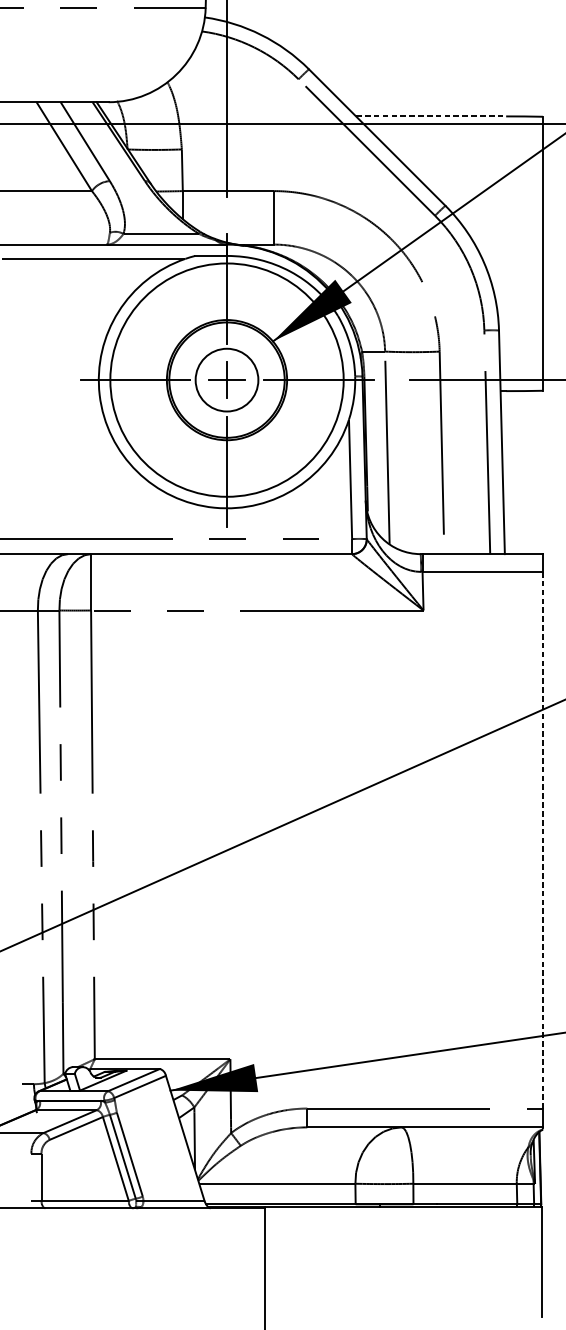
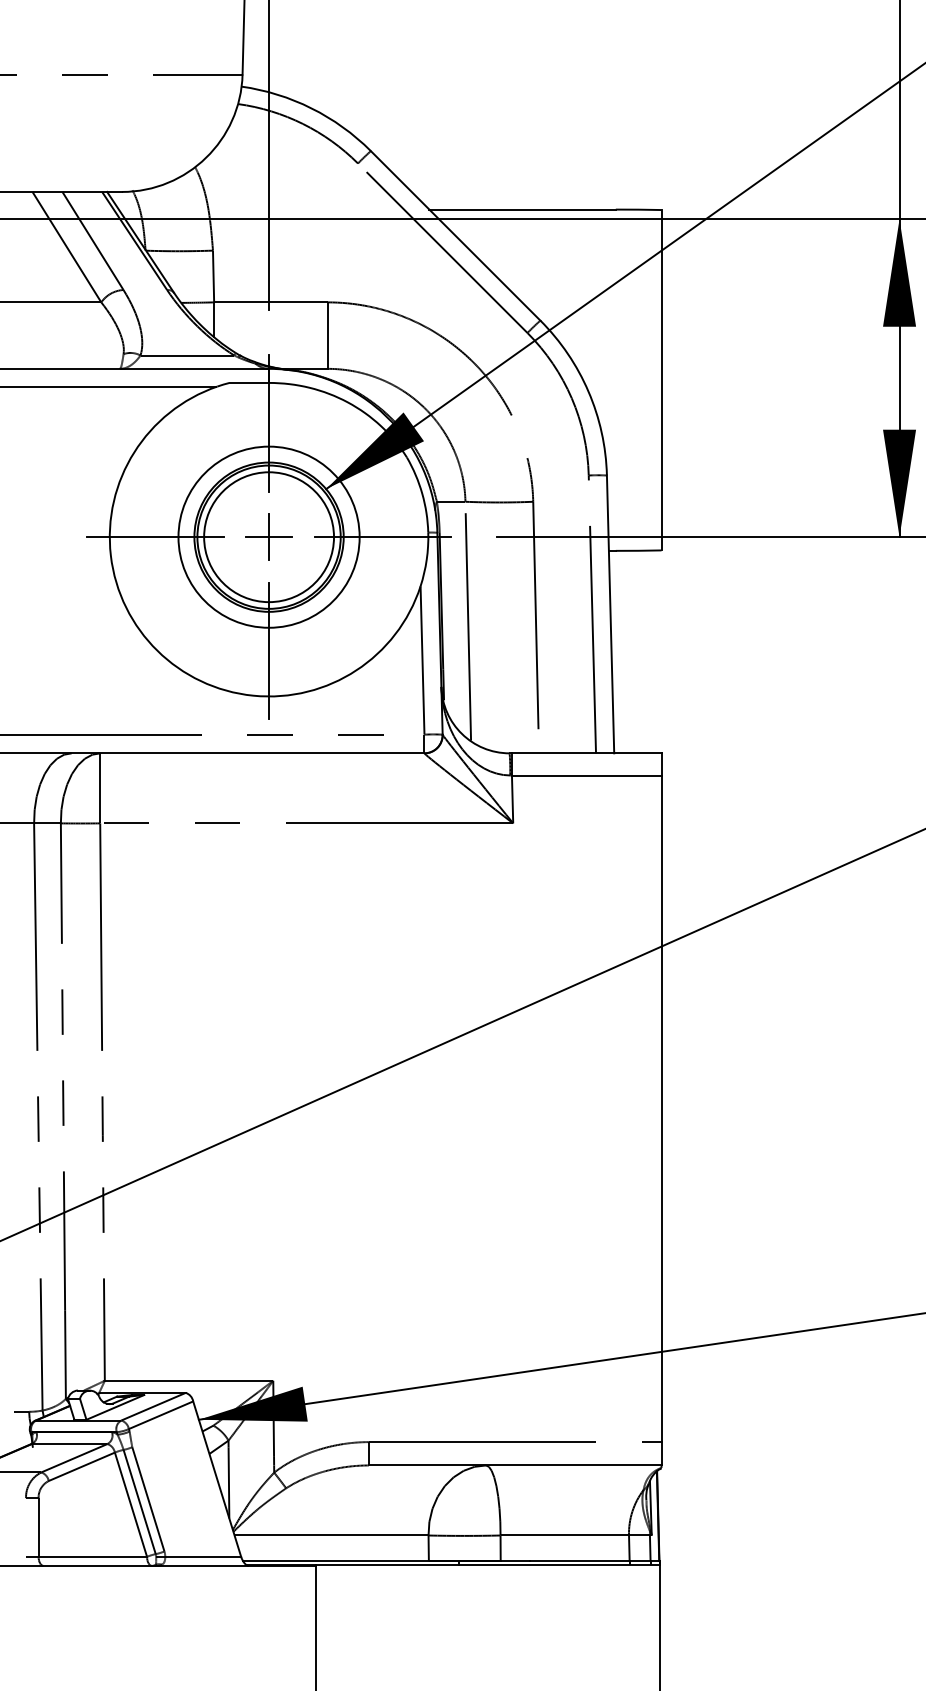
line: (431, 116) -> (523, 209), dashed -> solid
circle: (226, 379) -> (268, 536), size x0.62
circle: (227, 380) -> (269, 537), size x1.67
line: (542, 840) -> (661, 1109), dashed -> solid

